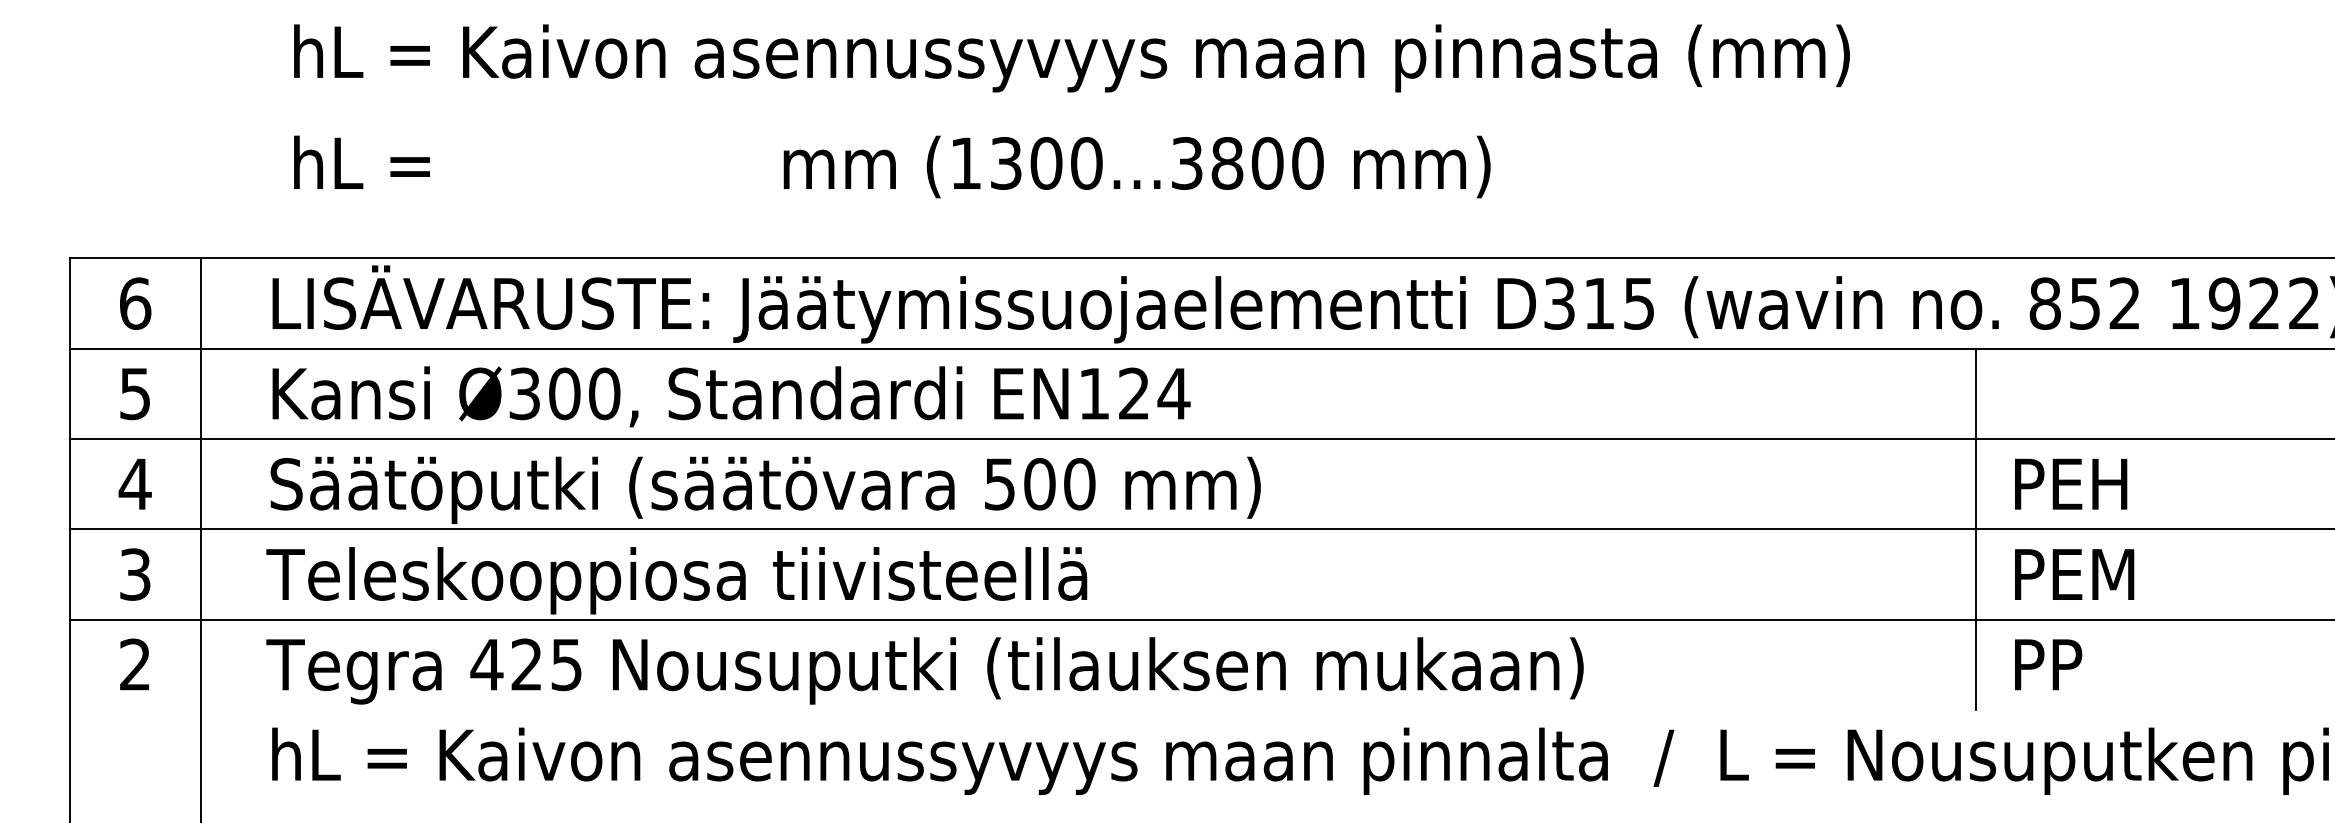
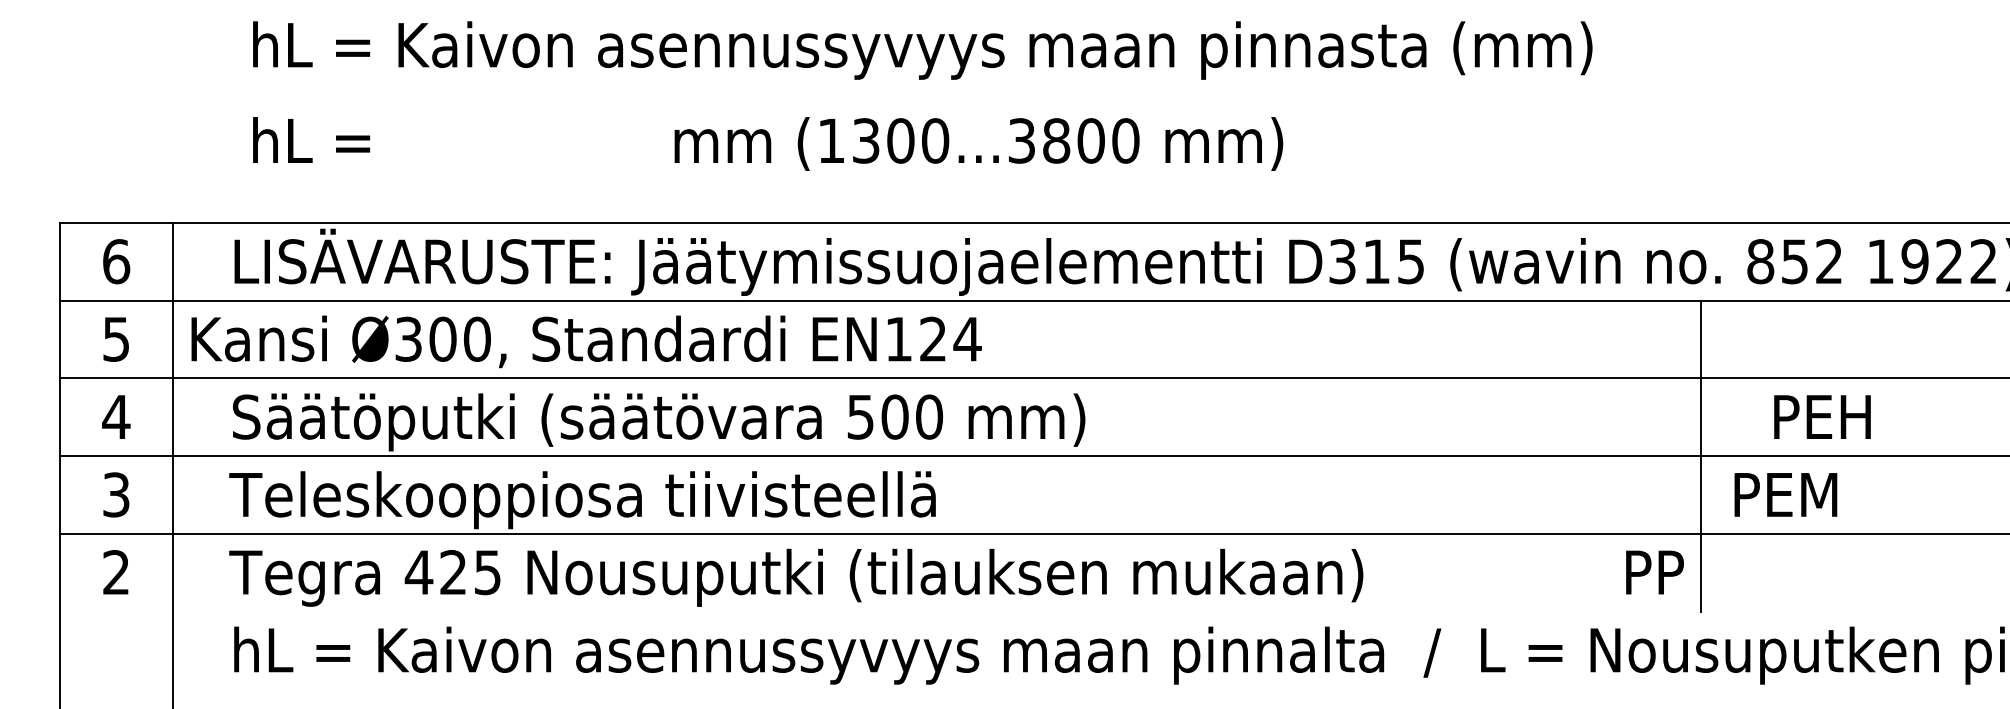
text: (731, 396) -> (586, 341), moved
text: (2071, 483) -> (1822, 416), moved
text: (2048, 664) -> (1654, 572), moved

